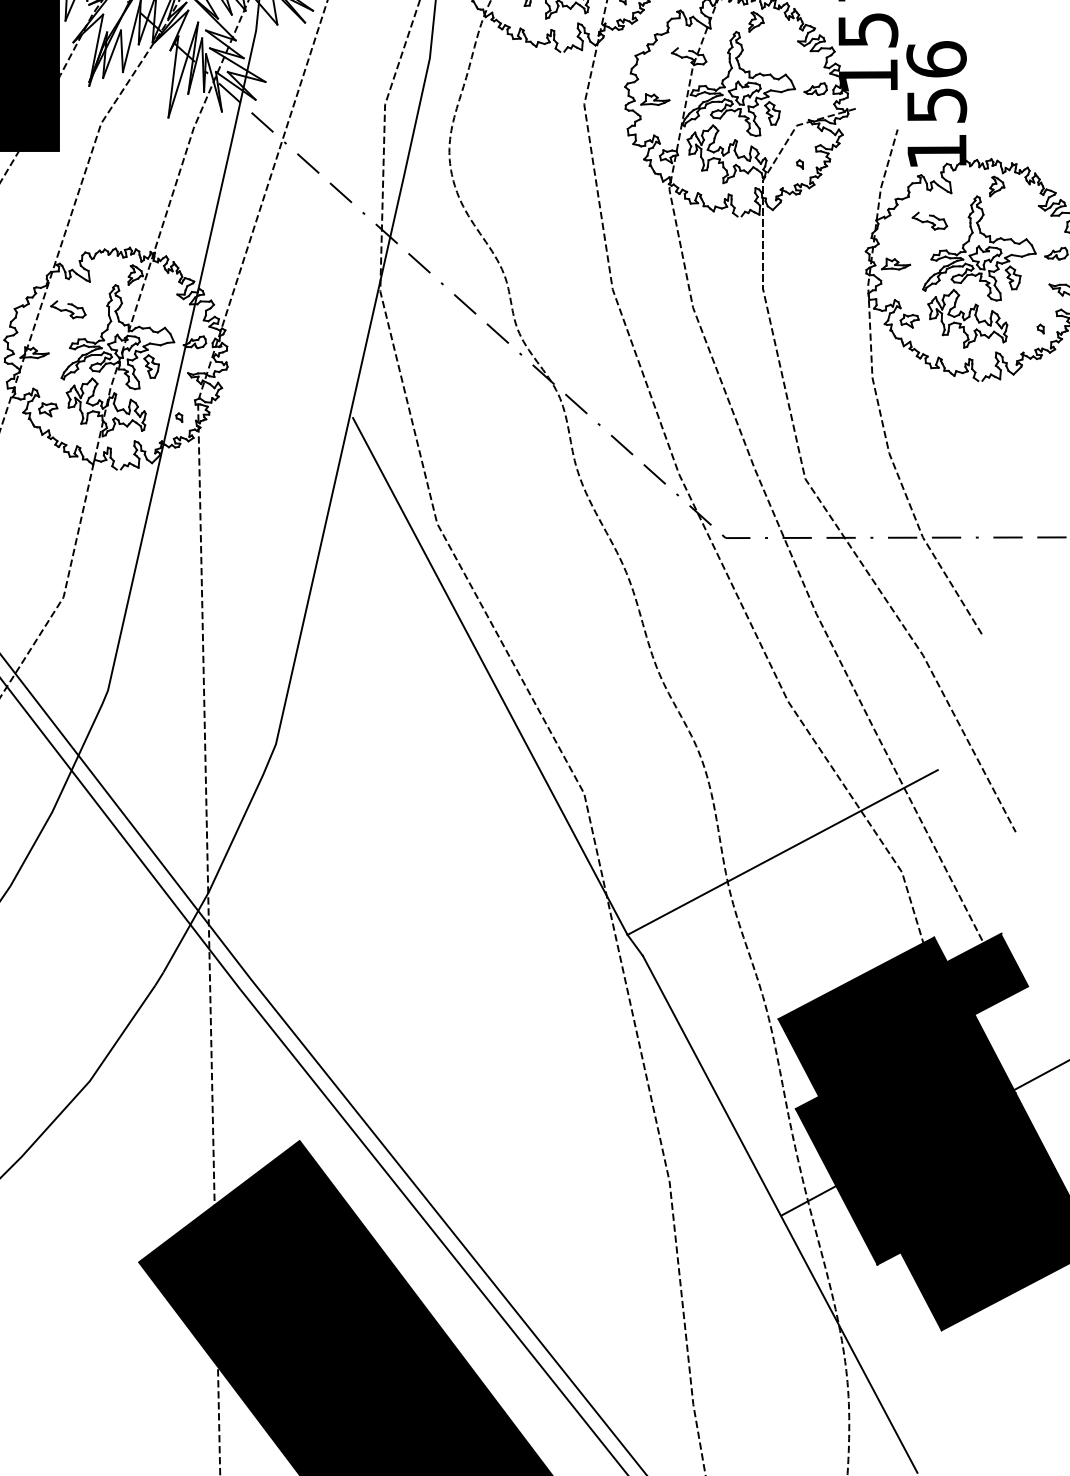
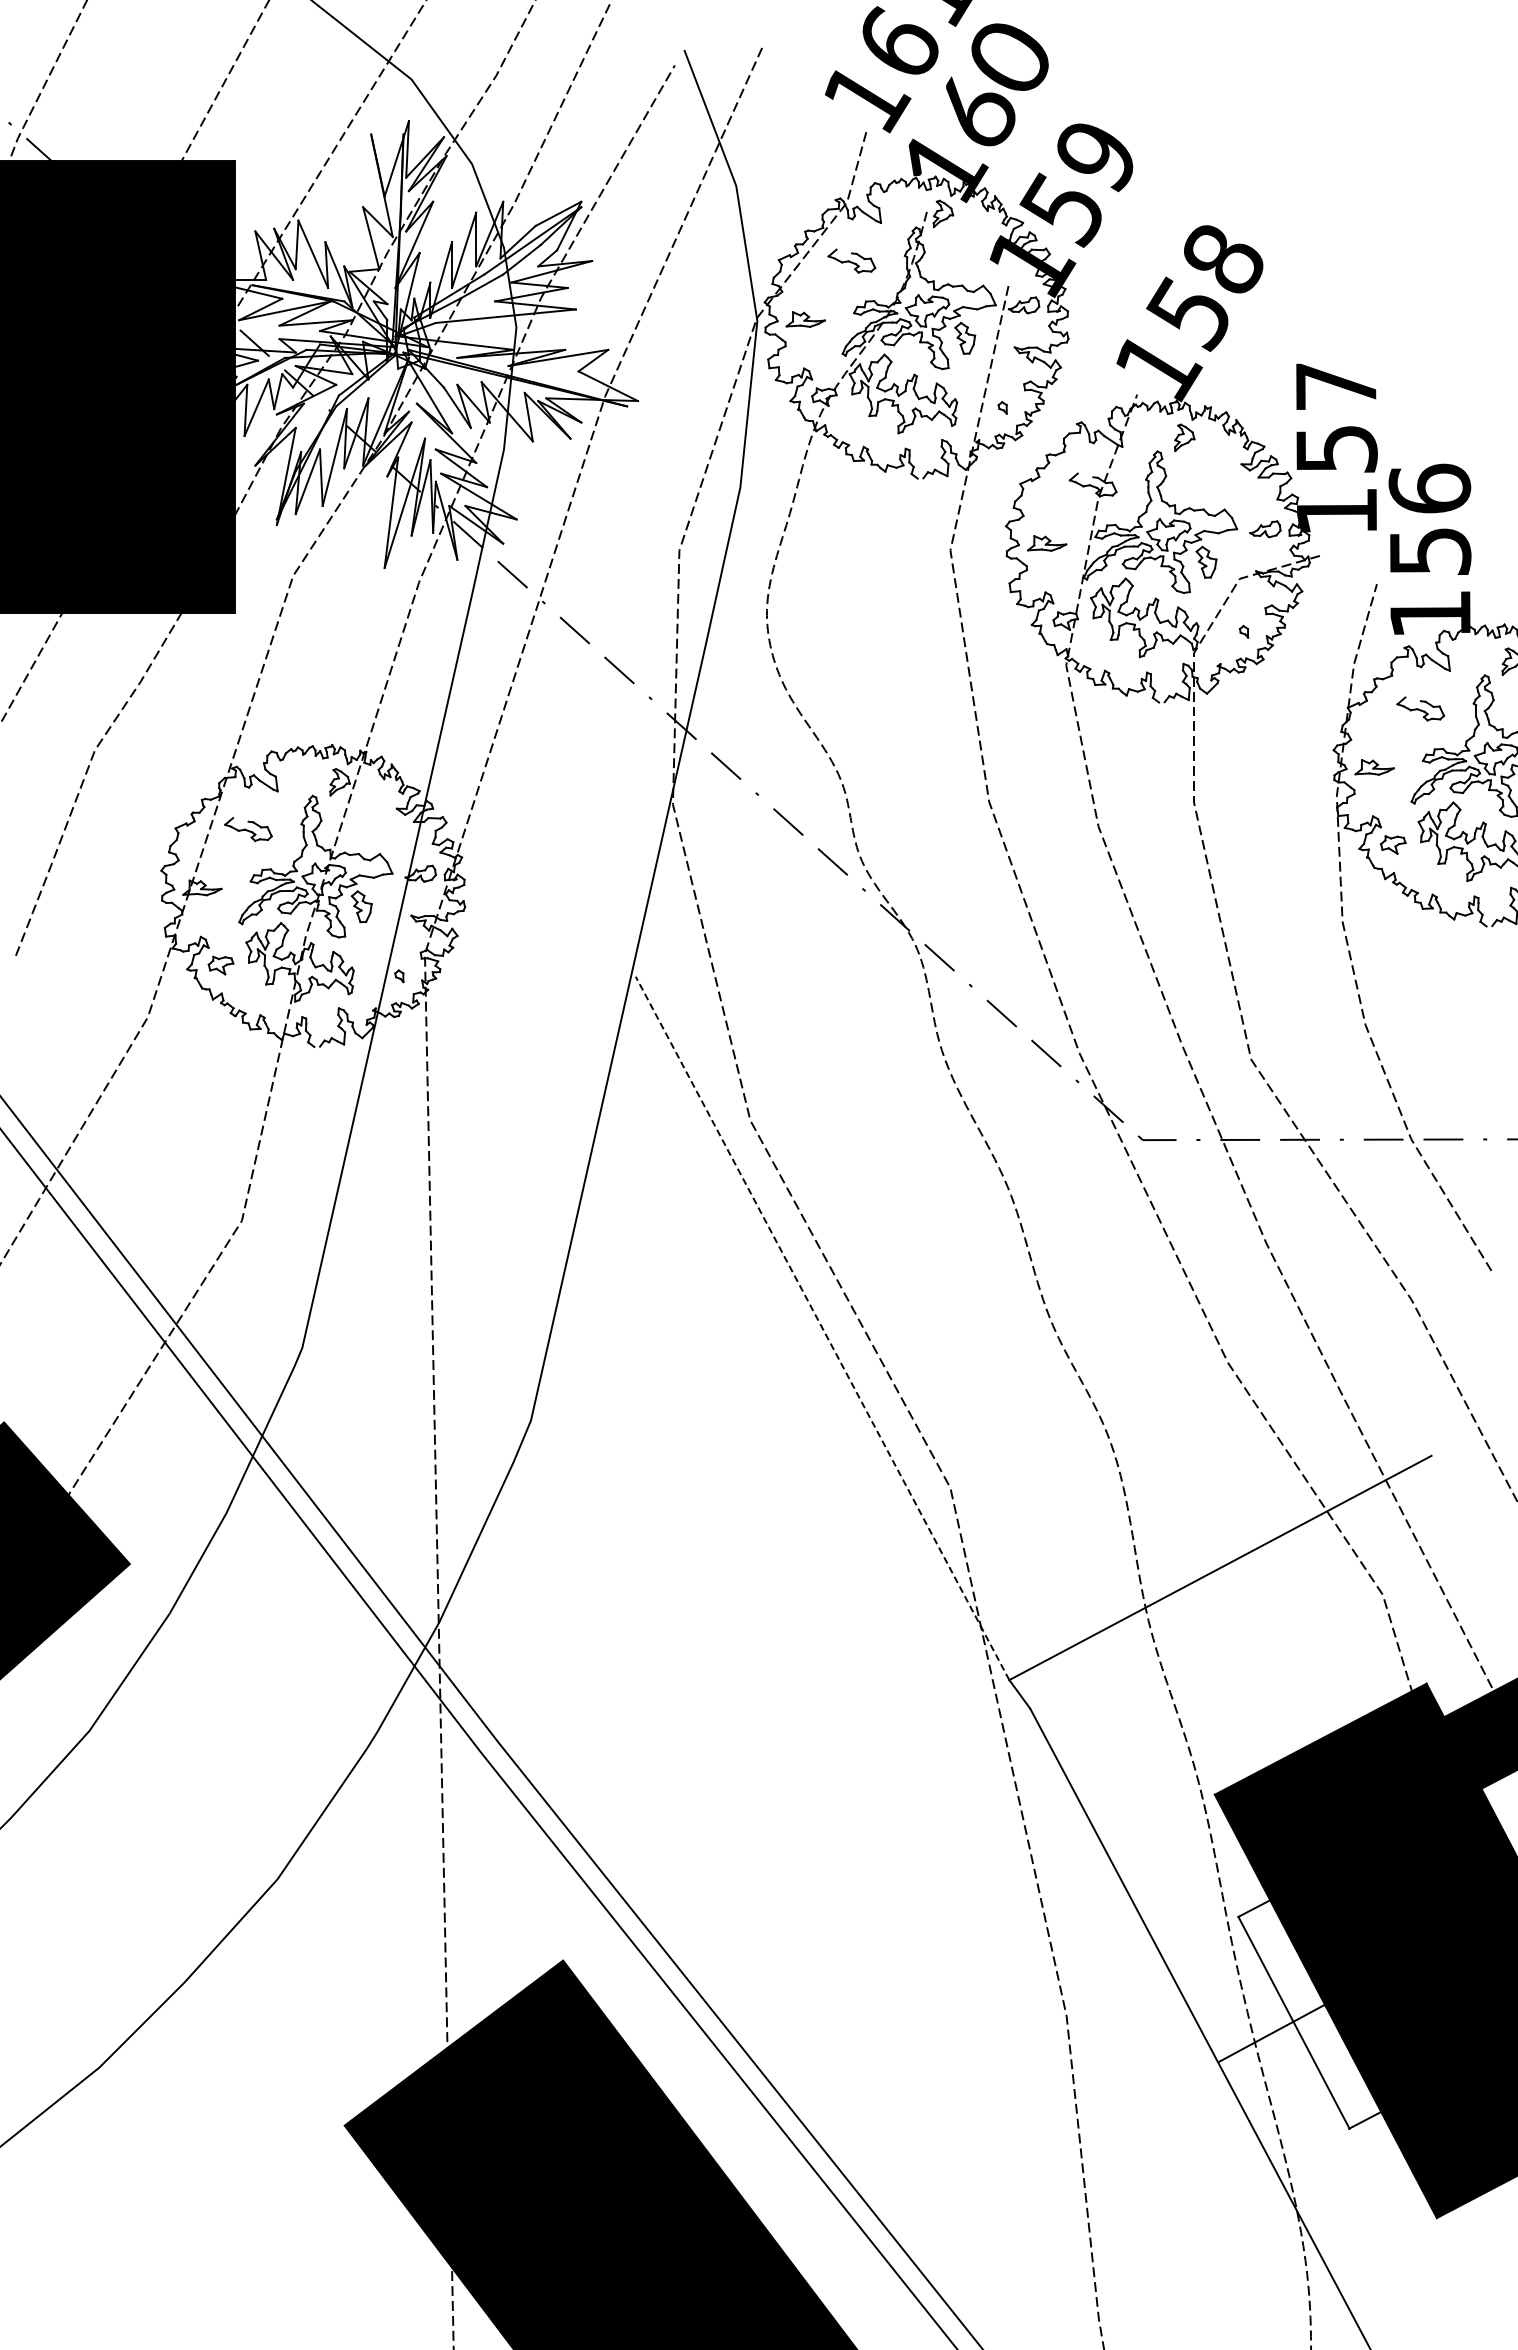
line: (490, 675) -> (822, 1327), solid -> dashed
fill: (848, 1180) -> (1309, 2014), removed

